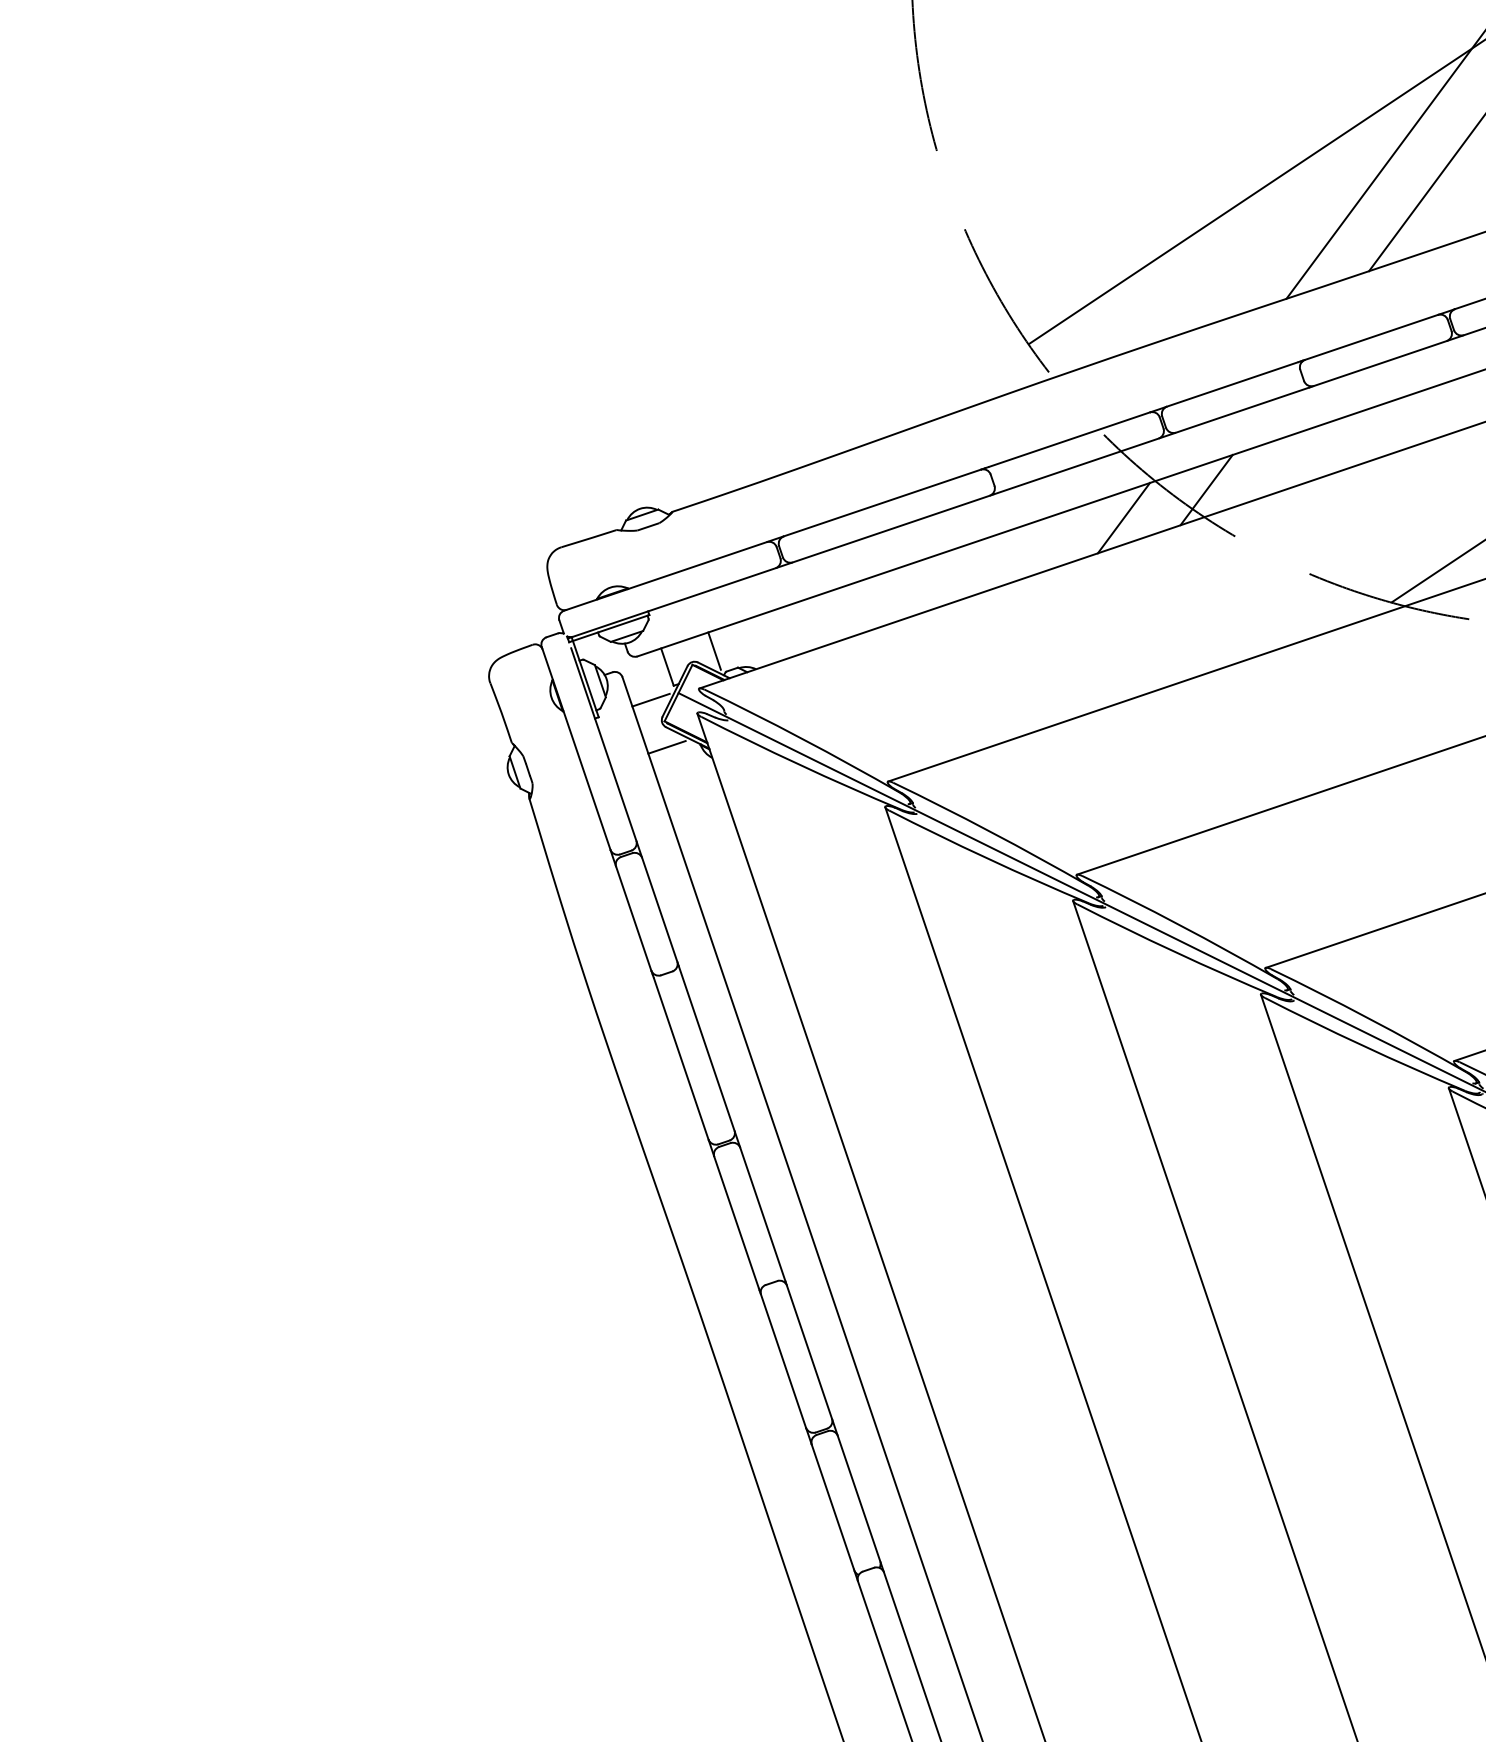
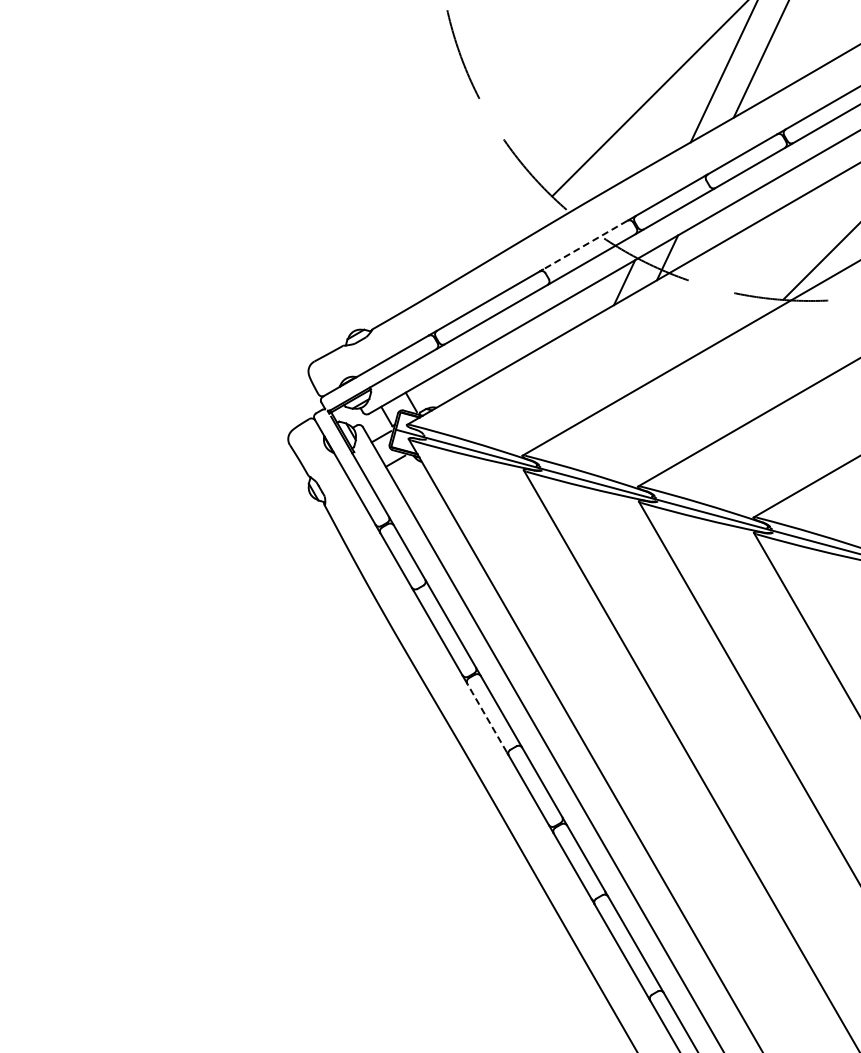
line: (1069, 440) -> (585, 245), solid -> dashed
line: (735, 1221) -> (486, 717), solid -> dashed

